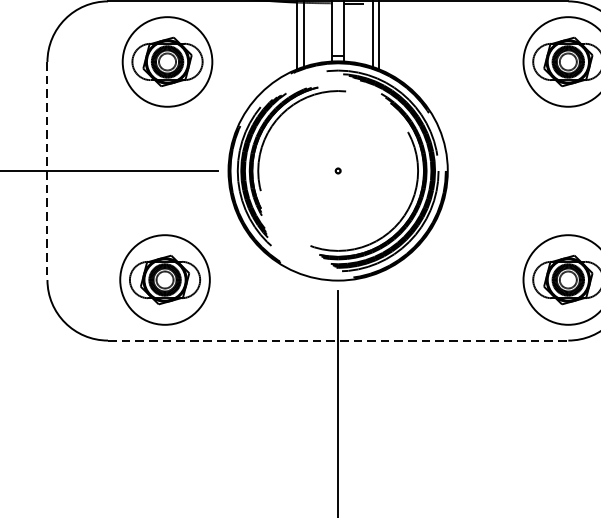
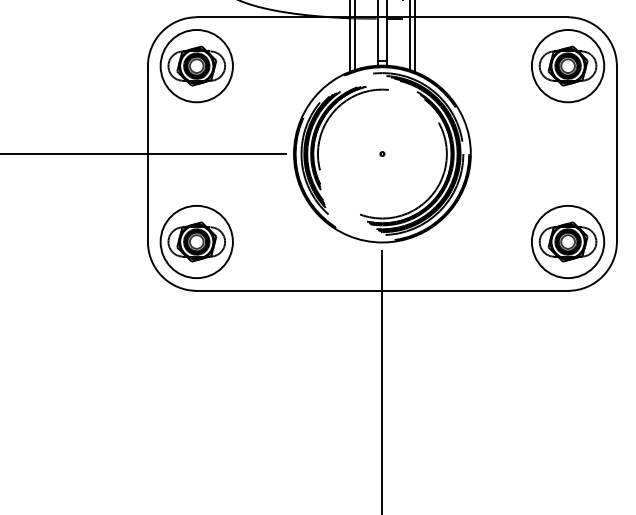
part: (167, 62) -> (196, 66), moved
line: (46, 171) -> (147, 154), dashed -> solid
part: (164, 279) -> (196, 241), moved
line: (338, 340) -> (382, 290), dashed -> solid

